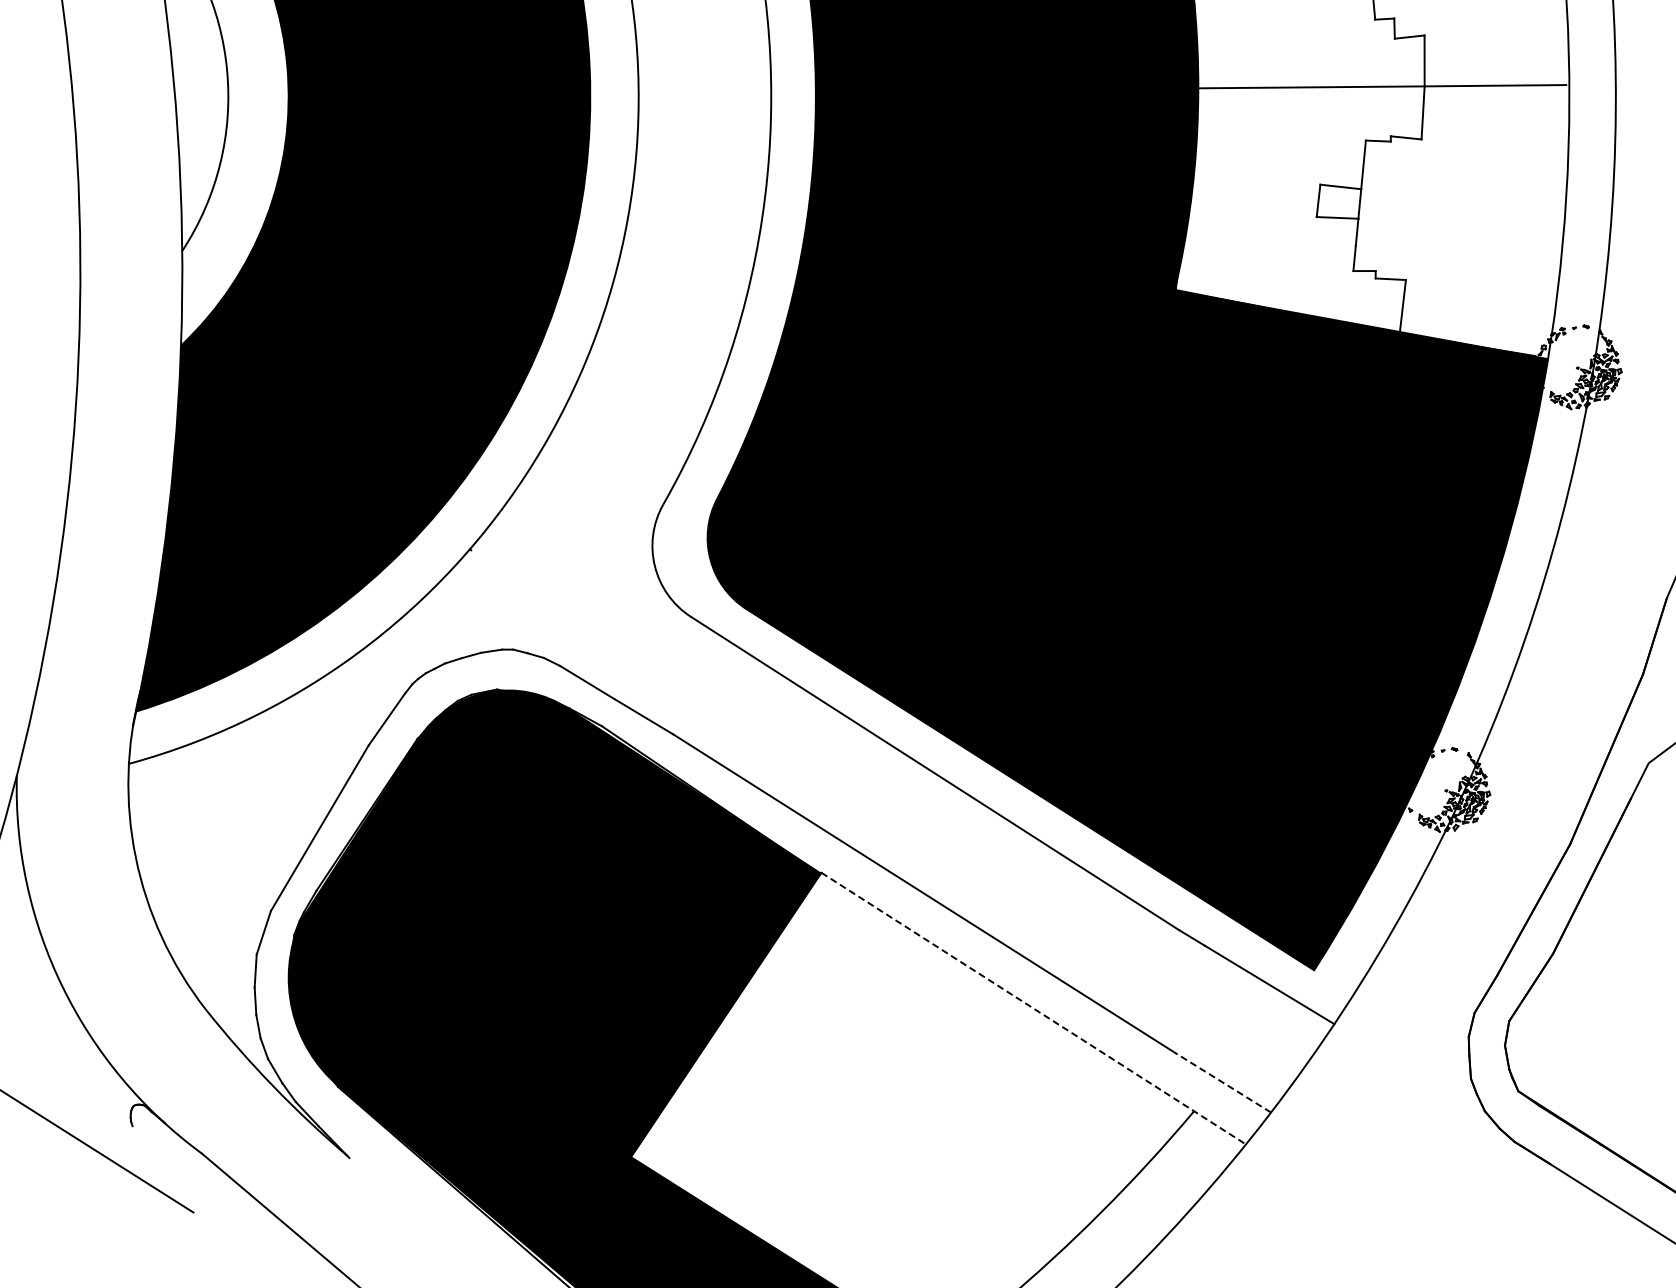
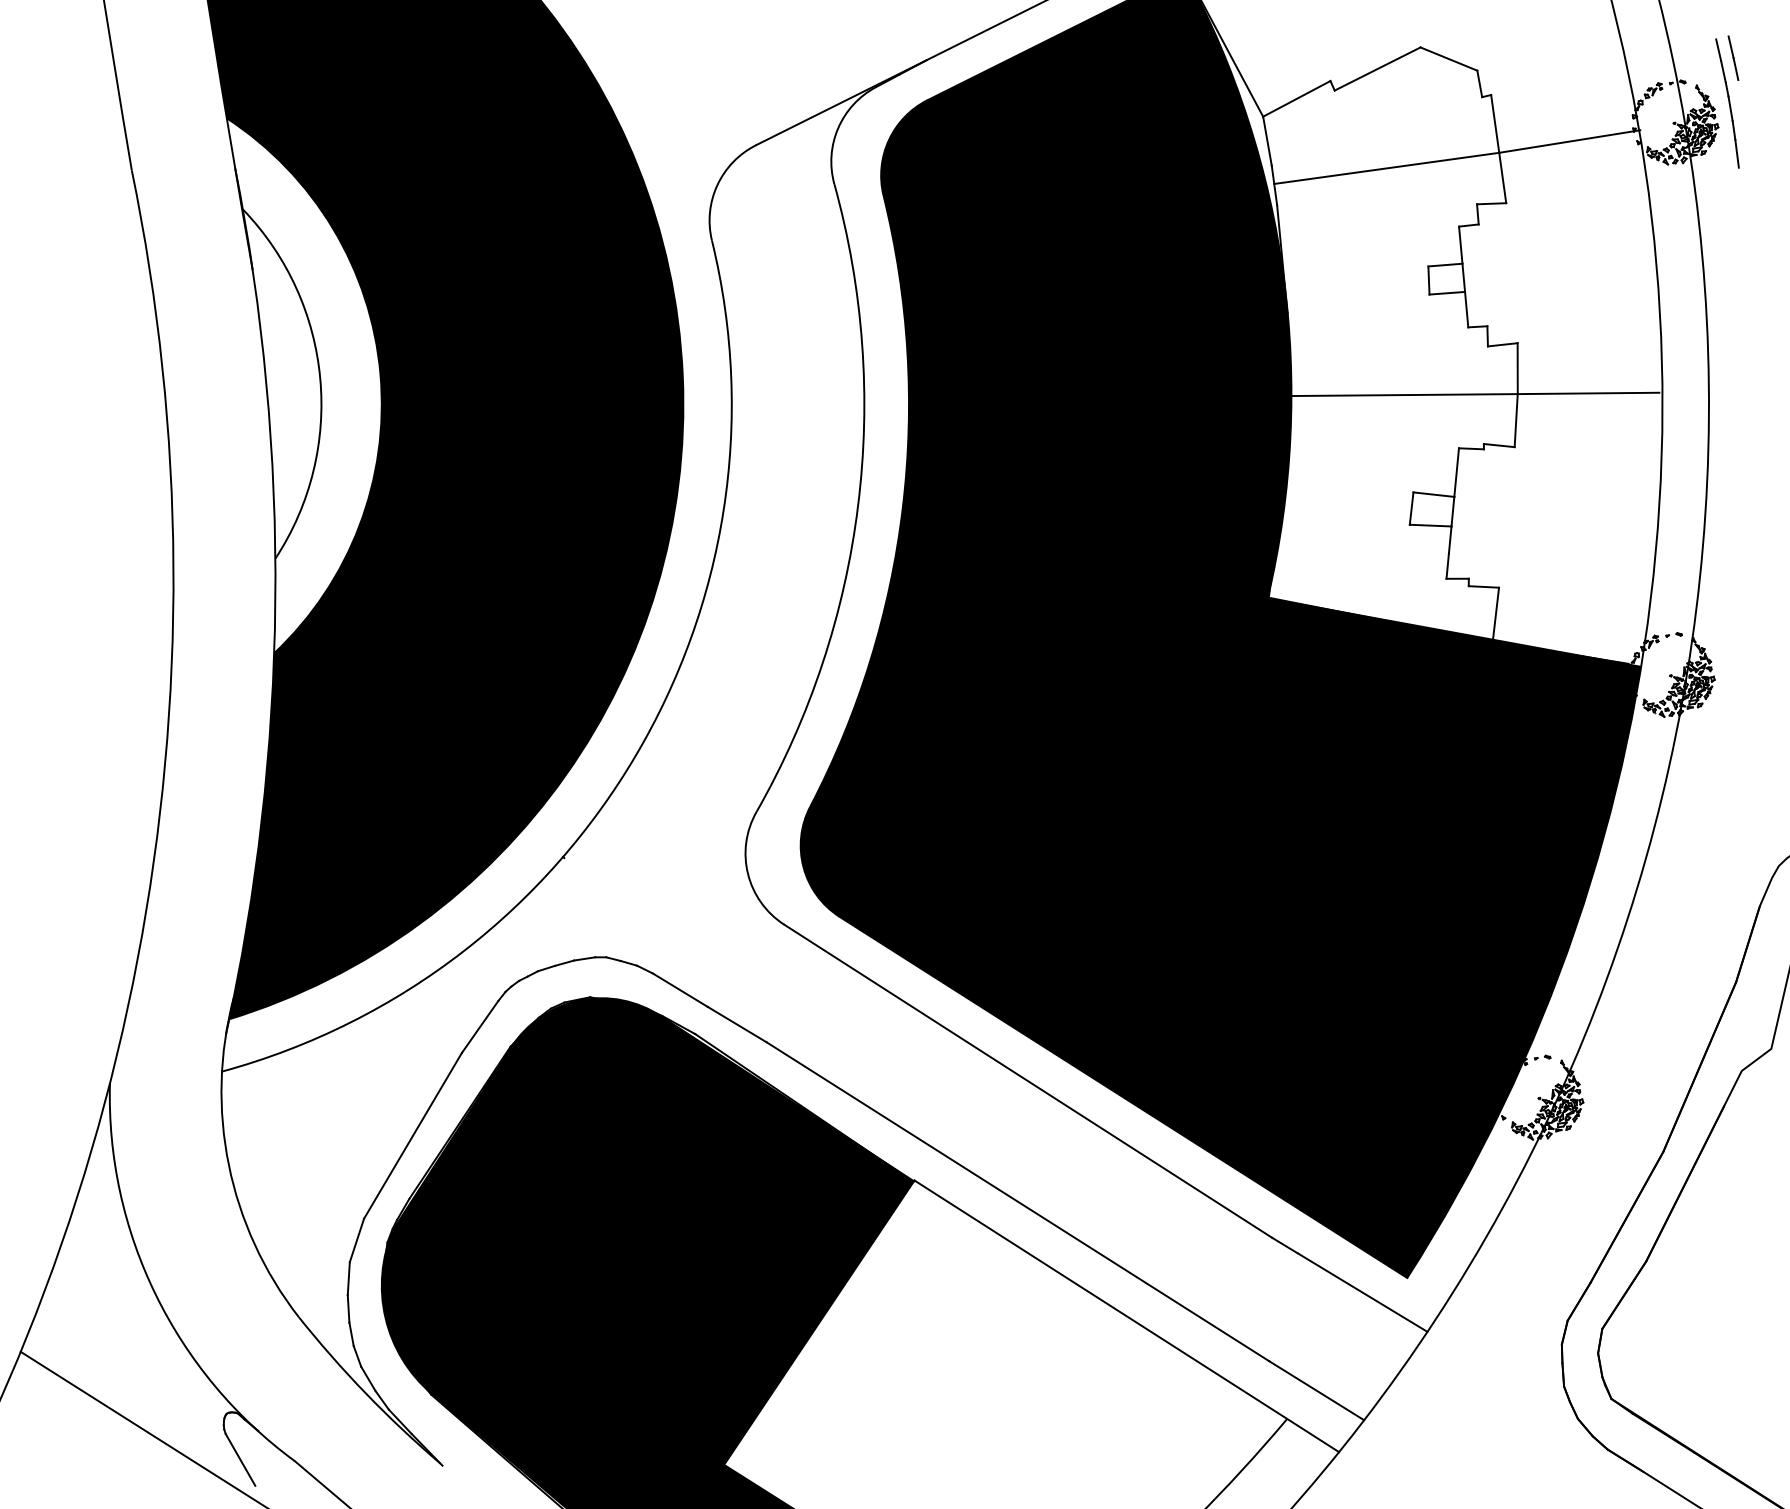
line: (1033, 1008) -> (1126, 1316), dashed -> solid
line: (1223, 1082) -> (1316, 1390), dashed -> solid
line: (147, 1151) -> (240, 1459), added

